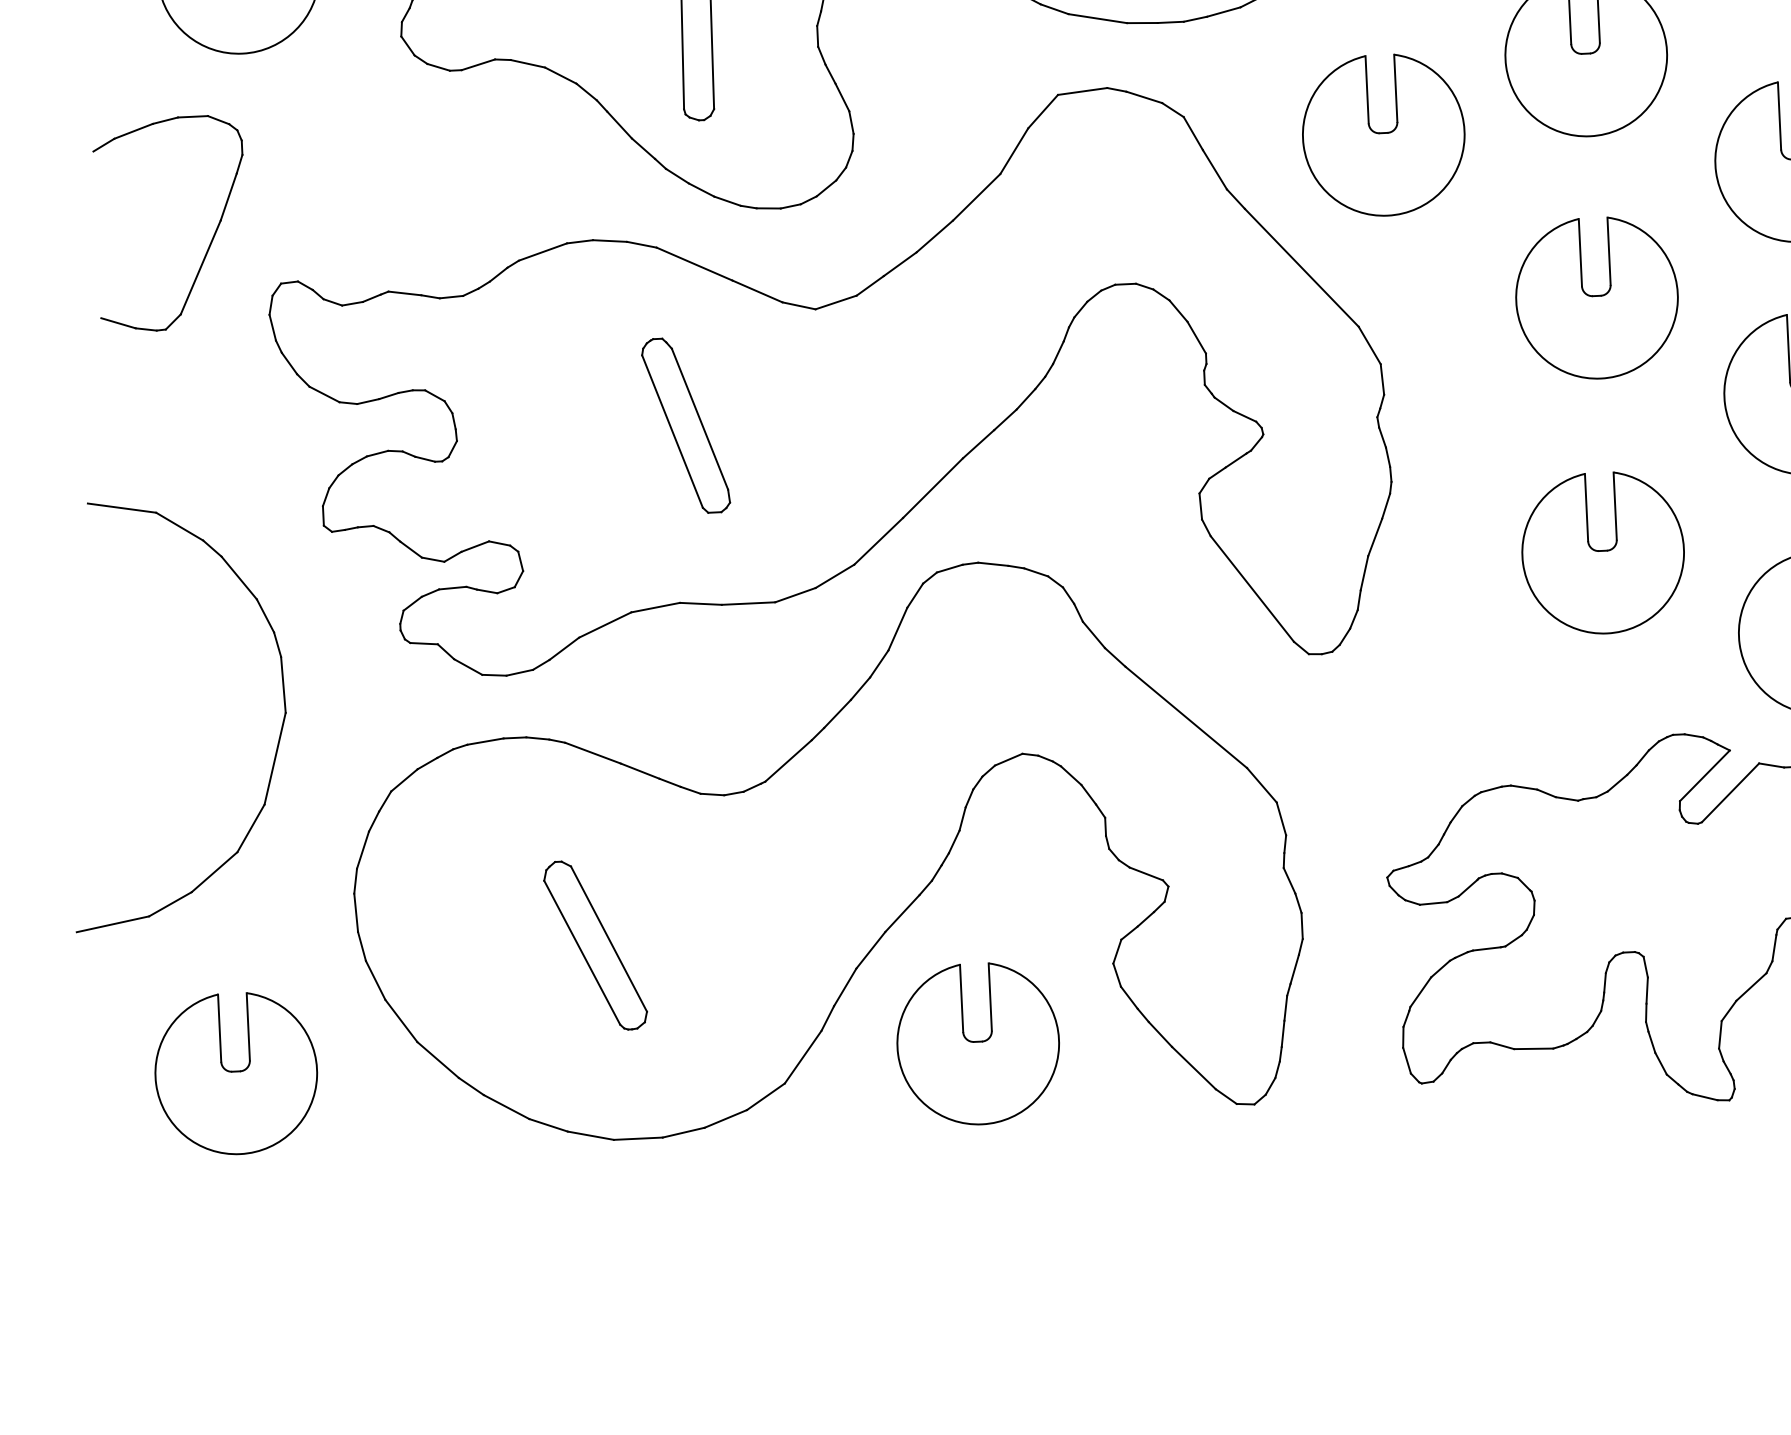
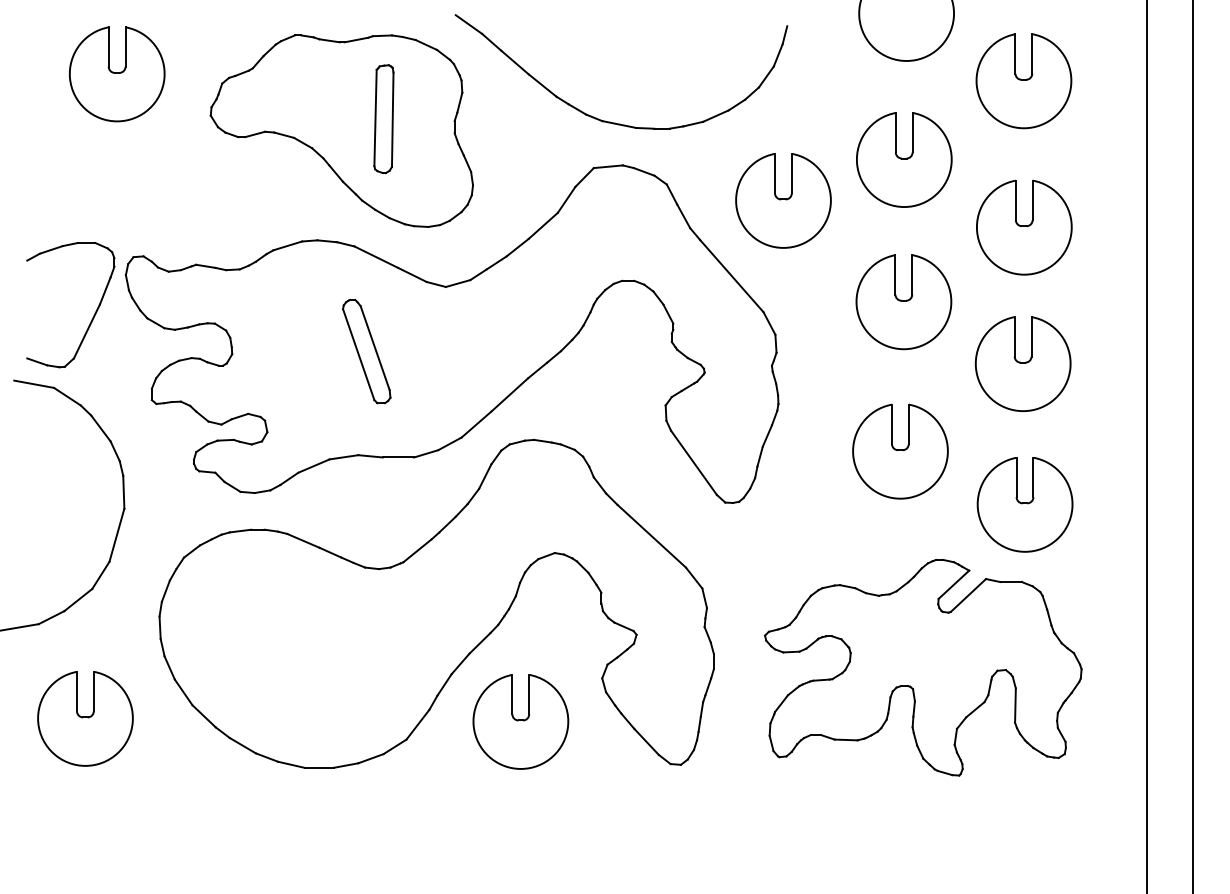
part: (209, 243) -> (92, 317), moved
part: (595, 945) -> (299, 653), removed

